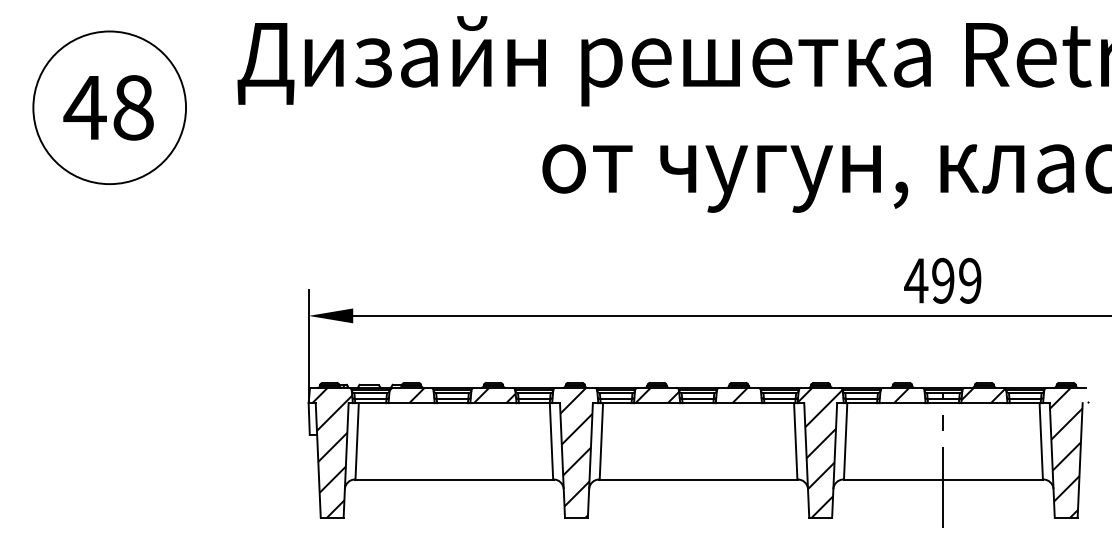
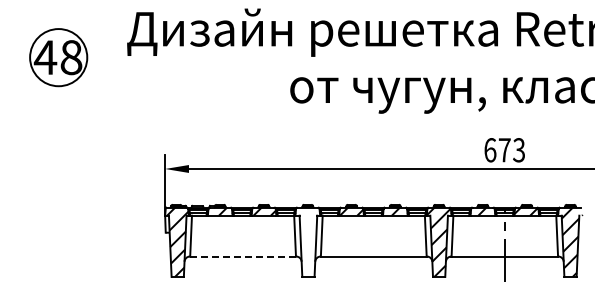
circle: (109, 107) -> (58, 57), size x0.7
text: (940, 281) -> (503, 150), 499 -> 673
hatch: (574, 451) -> (307, 241), removed
line: (455, 479) -> (243, 256), solid -> dashed

